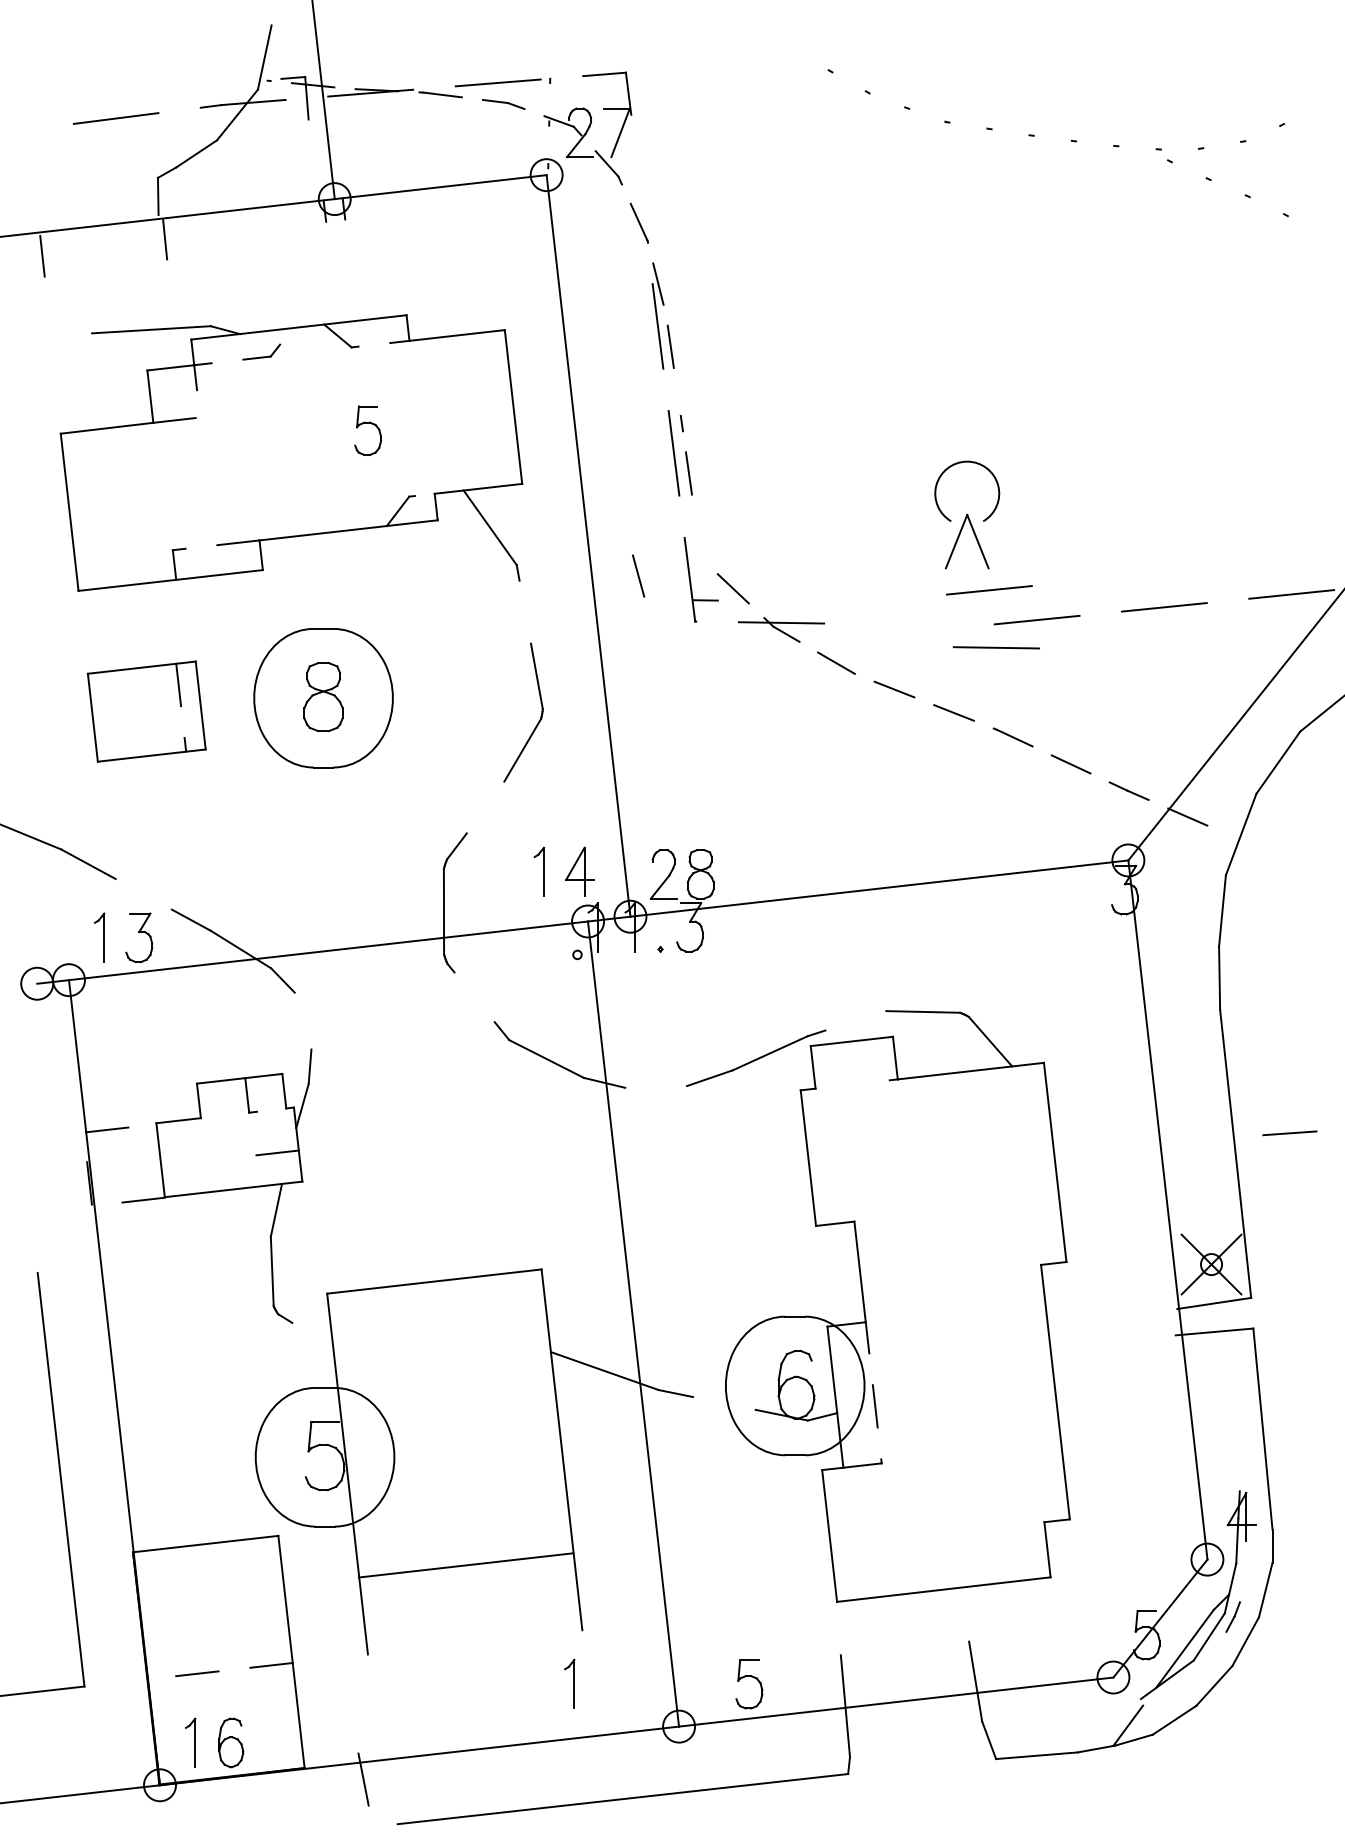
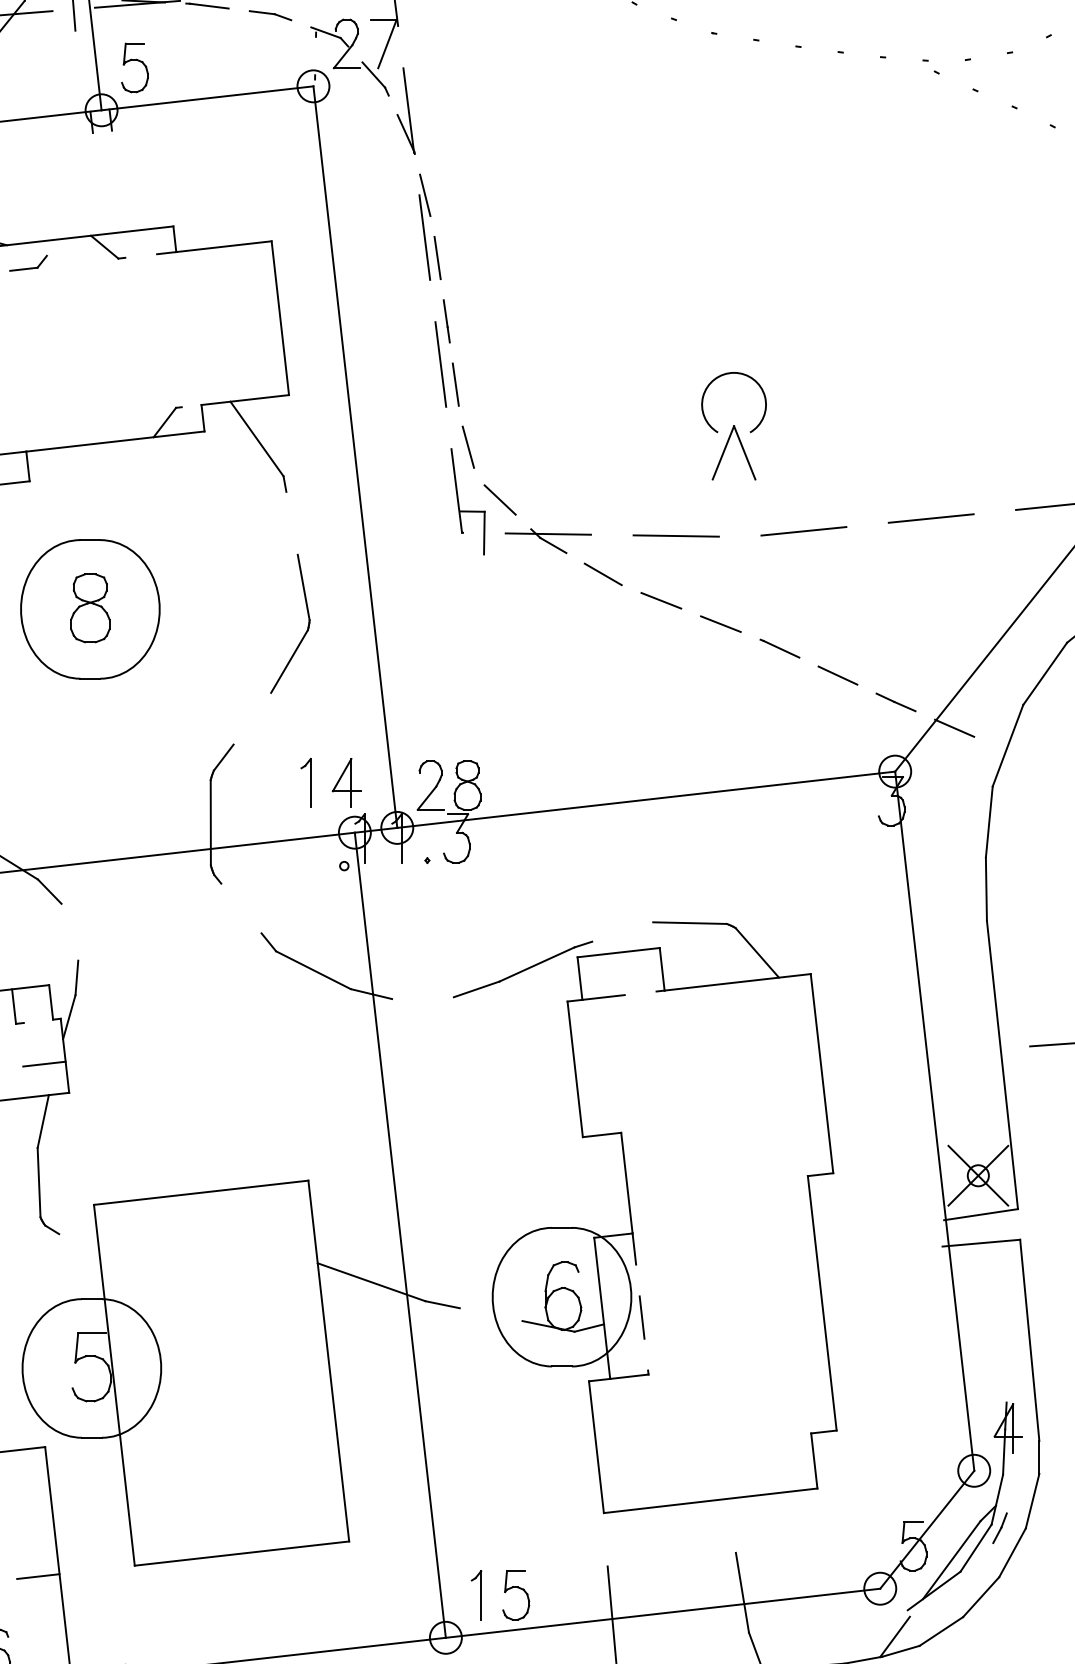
line: (641, 199) -> (408, 110), added
line: (678, 402) -> (445, 313), added
part: (367, 423) -> (134, 60), moved
line: (638, 575) -> (468, 446), moved
line: (989, 590) -> (756, 501), removed
line: (717, 621) -> (484, 532), added
line: (995, 647) -> (675, 535), moved
line: (836, 1085) -> (603, 996), added
line: (465, 1565) -> (241, 1553), moved
part: (569, 1683) -> (476, 1594), moved

